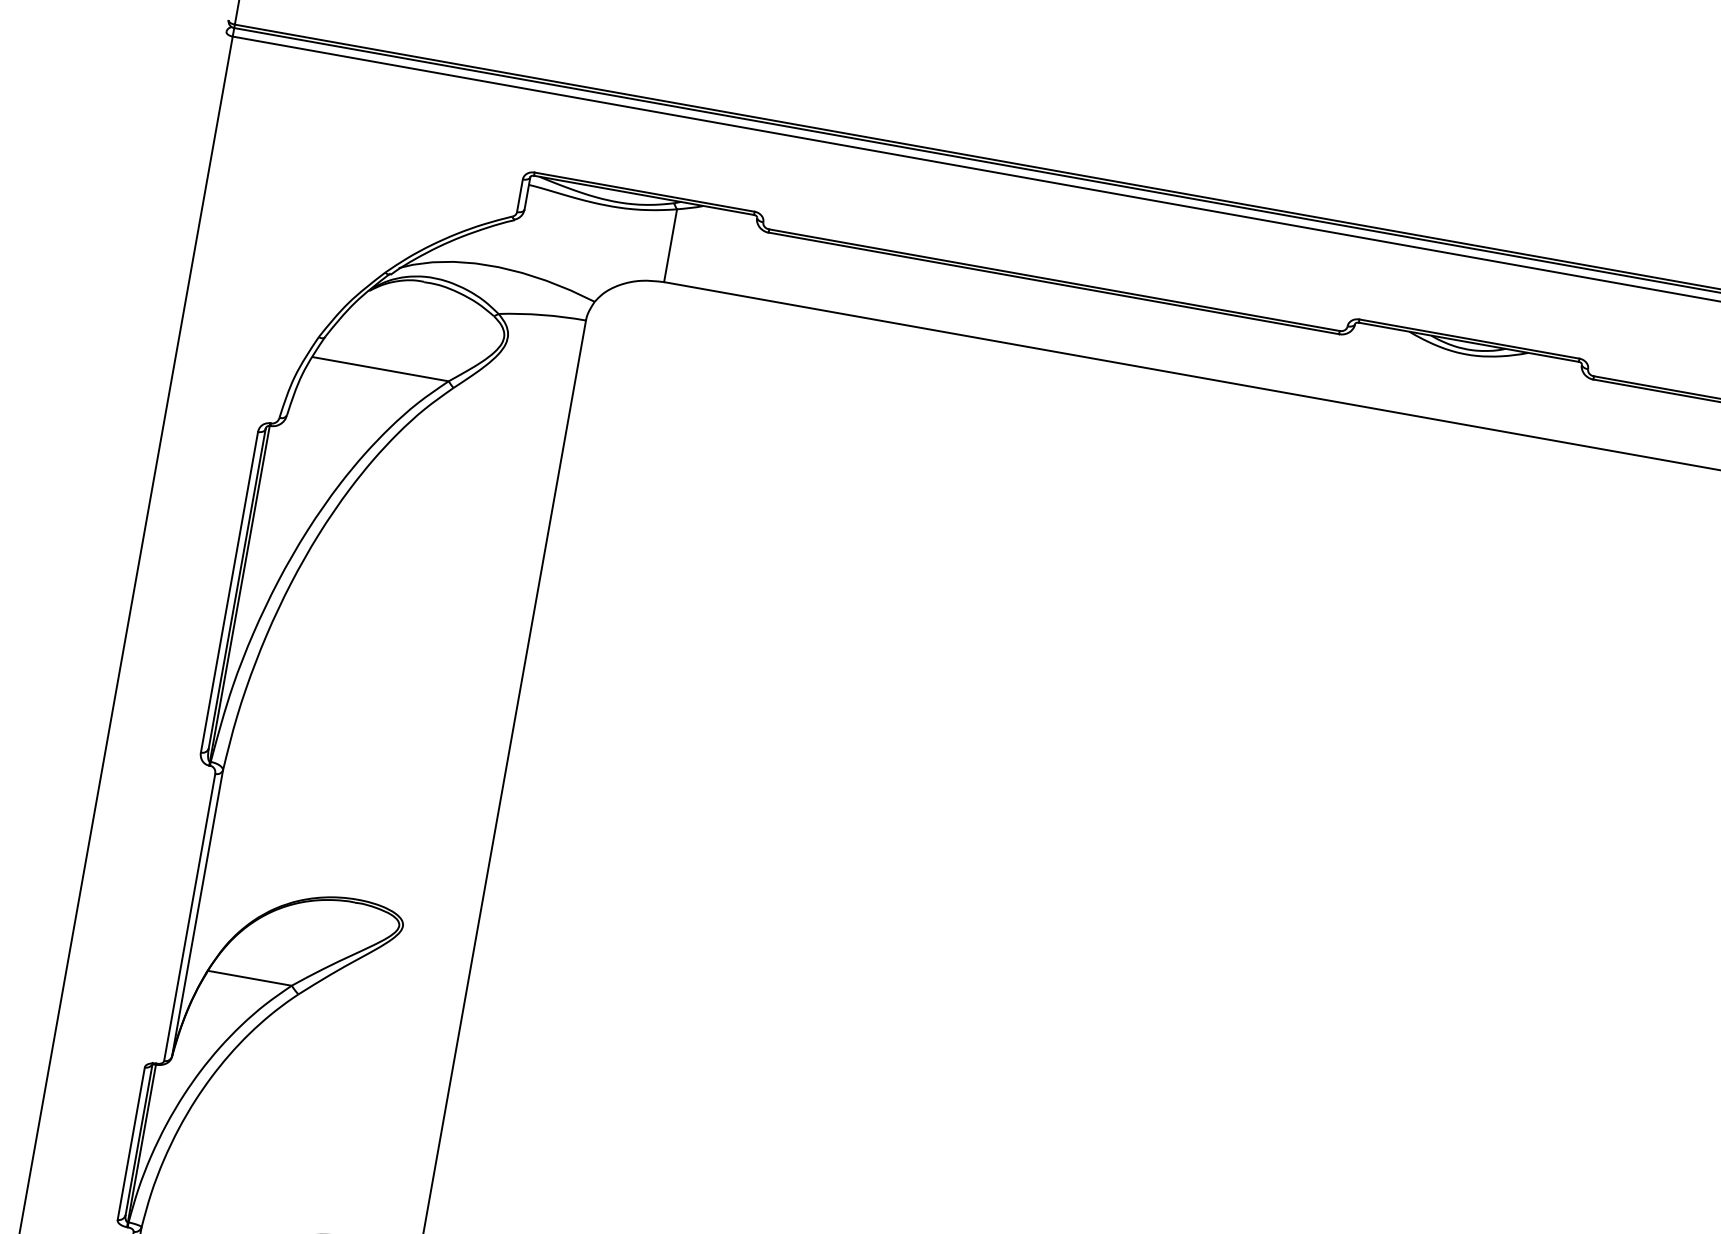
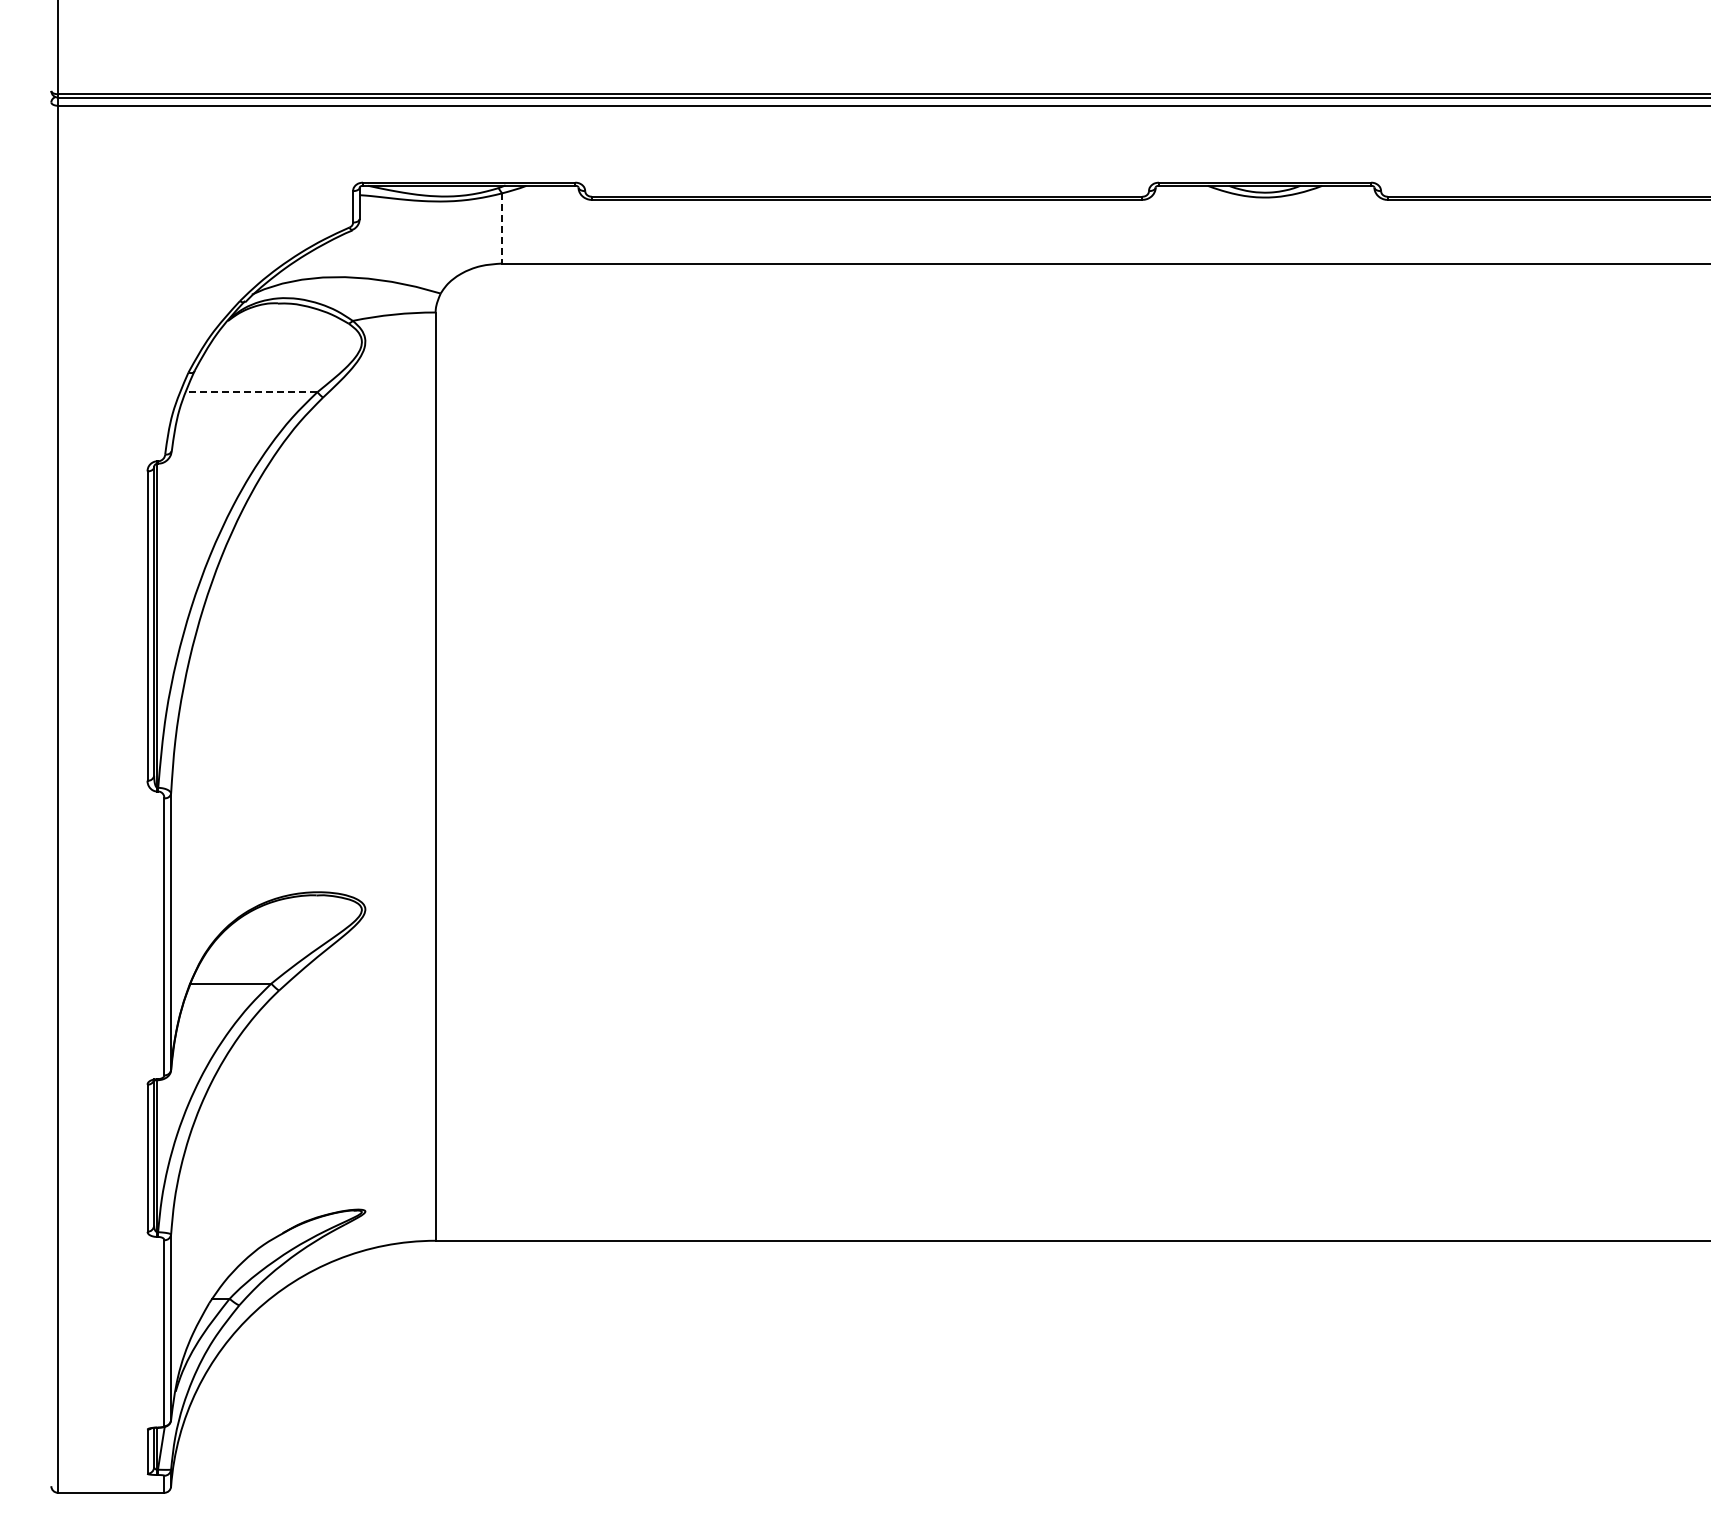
line: (670, 245) -> (502, 228), solid -> dashed
line: (380, 369) -> (251, 392), solid -> dashed

